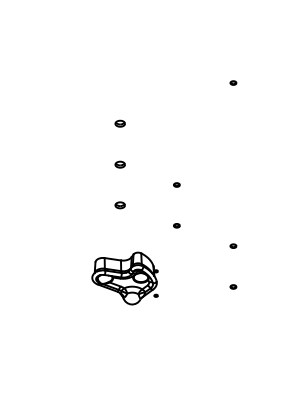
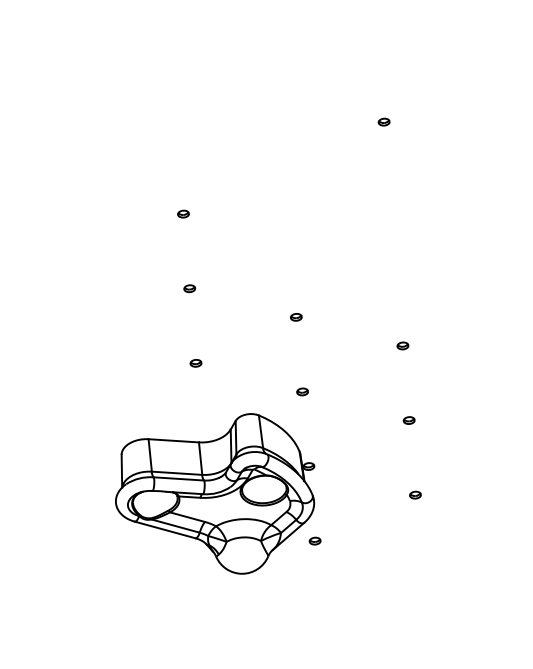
part: (120, 123) -> (183, 213), size x0.62
part: (120, 164) -> (190, 288), size x0.62
part: (120, 205) -> (196, 363), size x0.62
part: (233, 205) -> (403, 346), added
part: (124, 278) -> (214, 496), size x1.67

